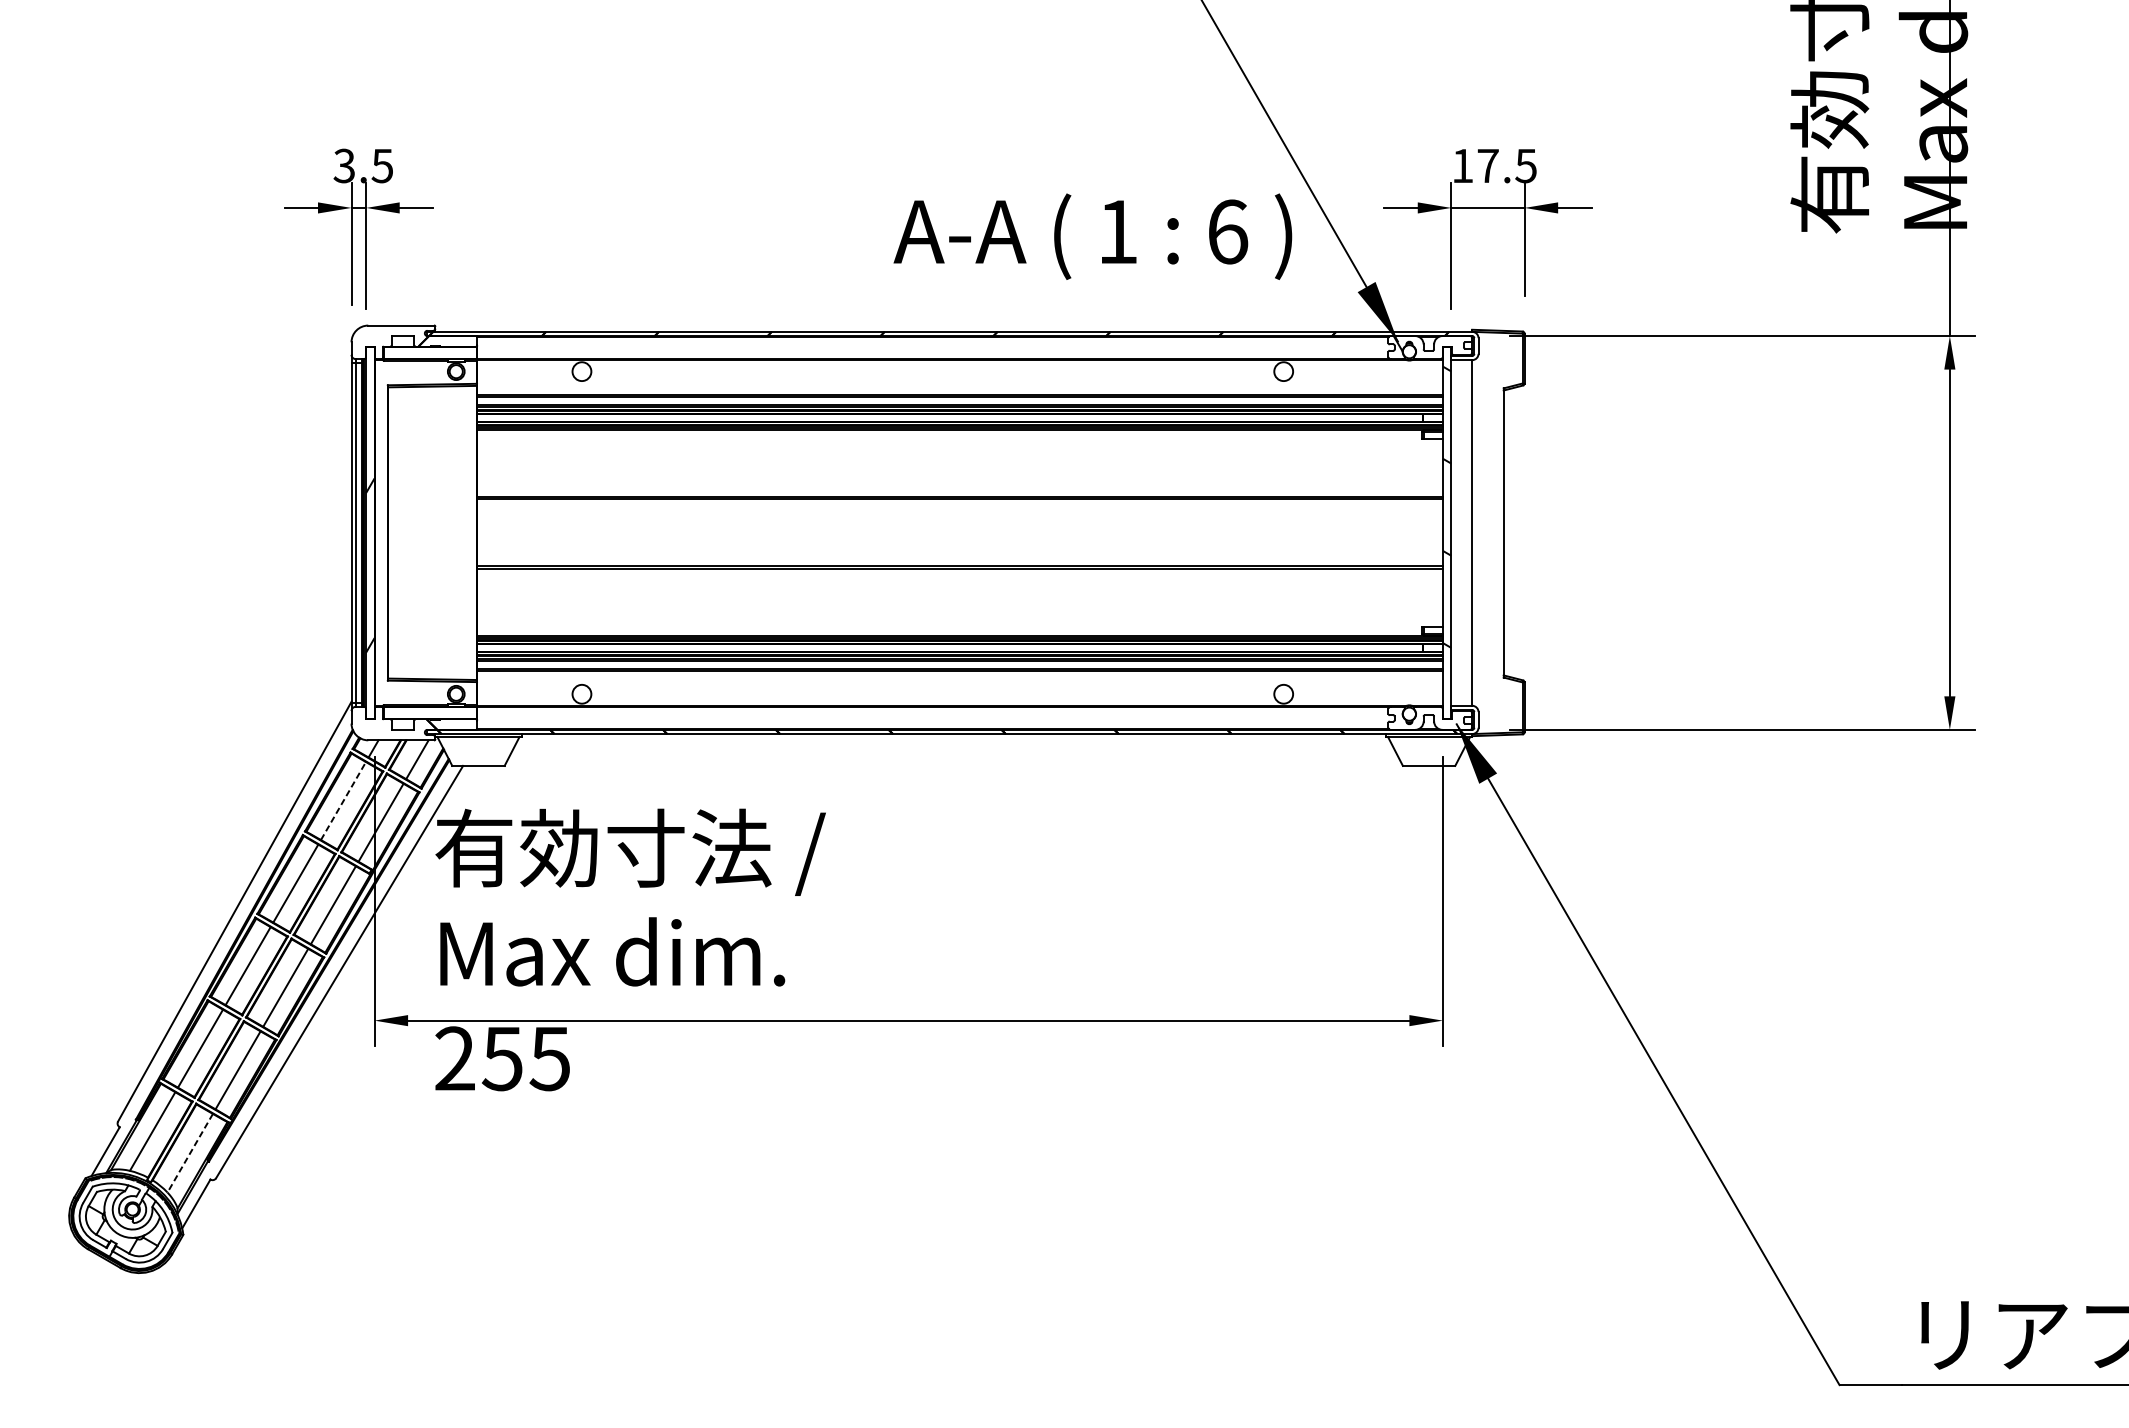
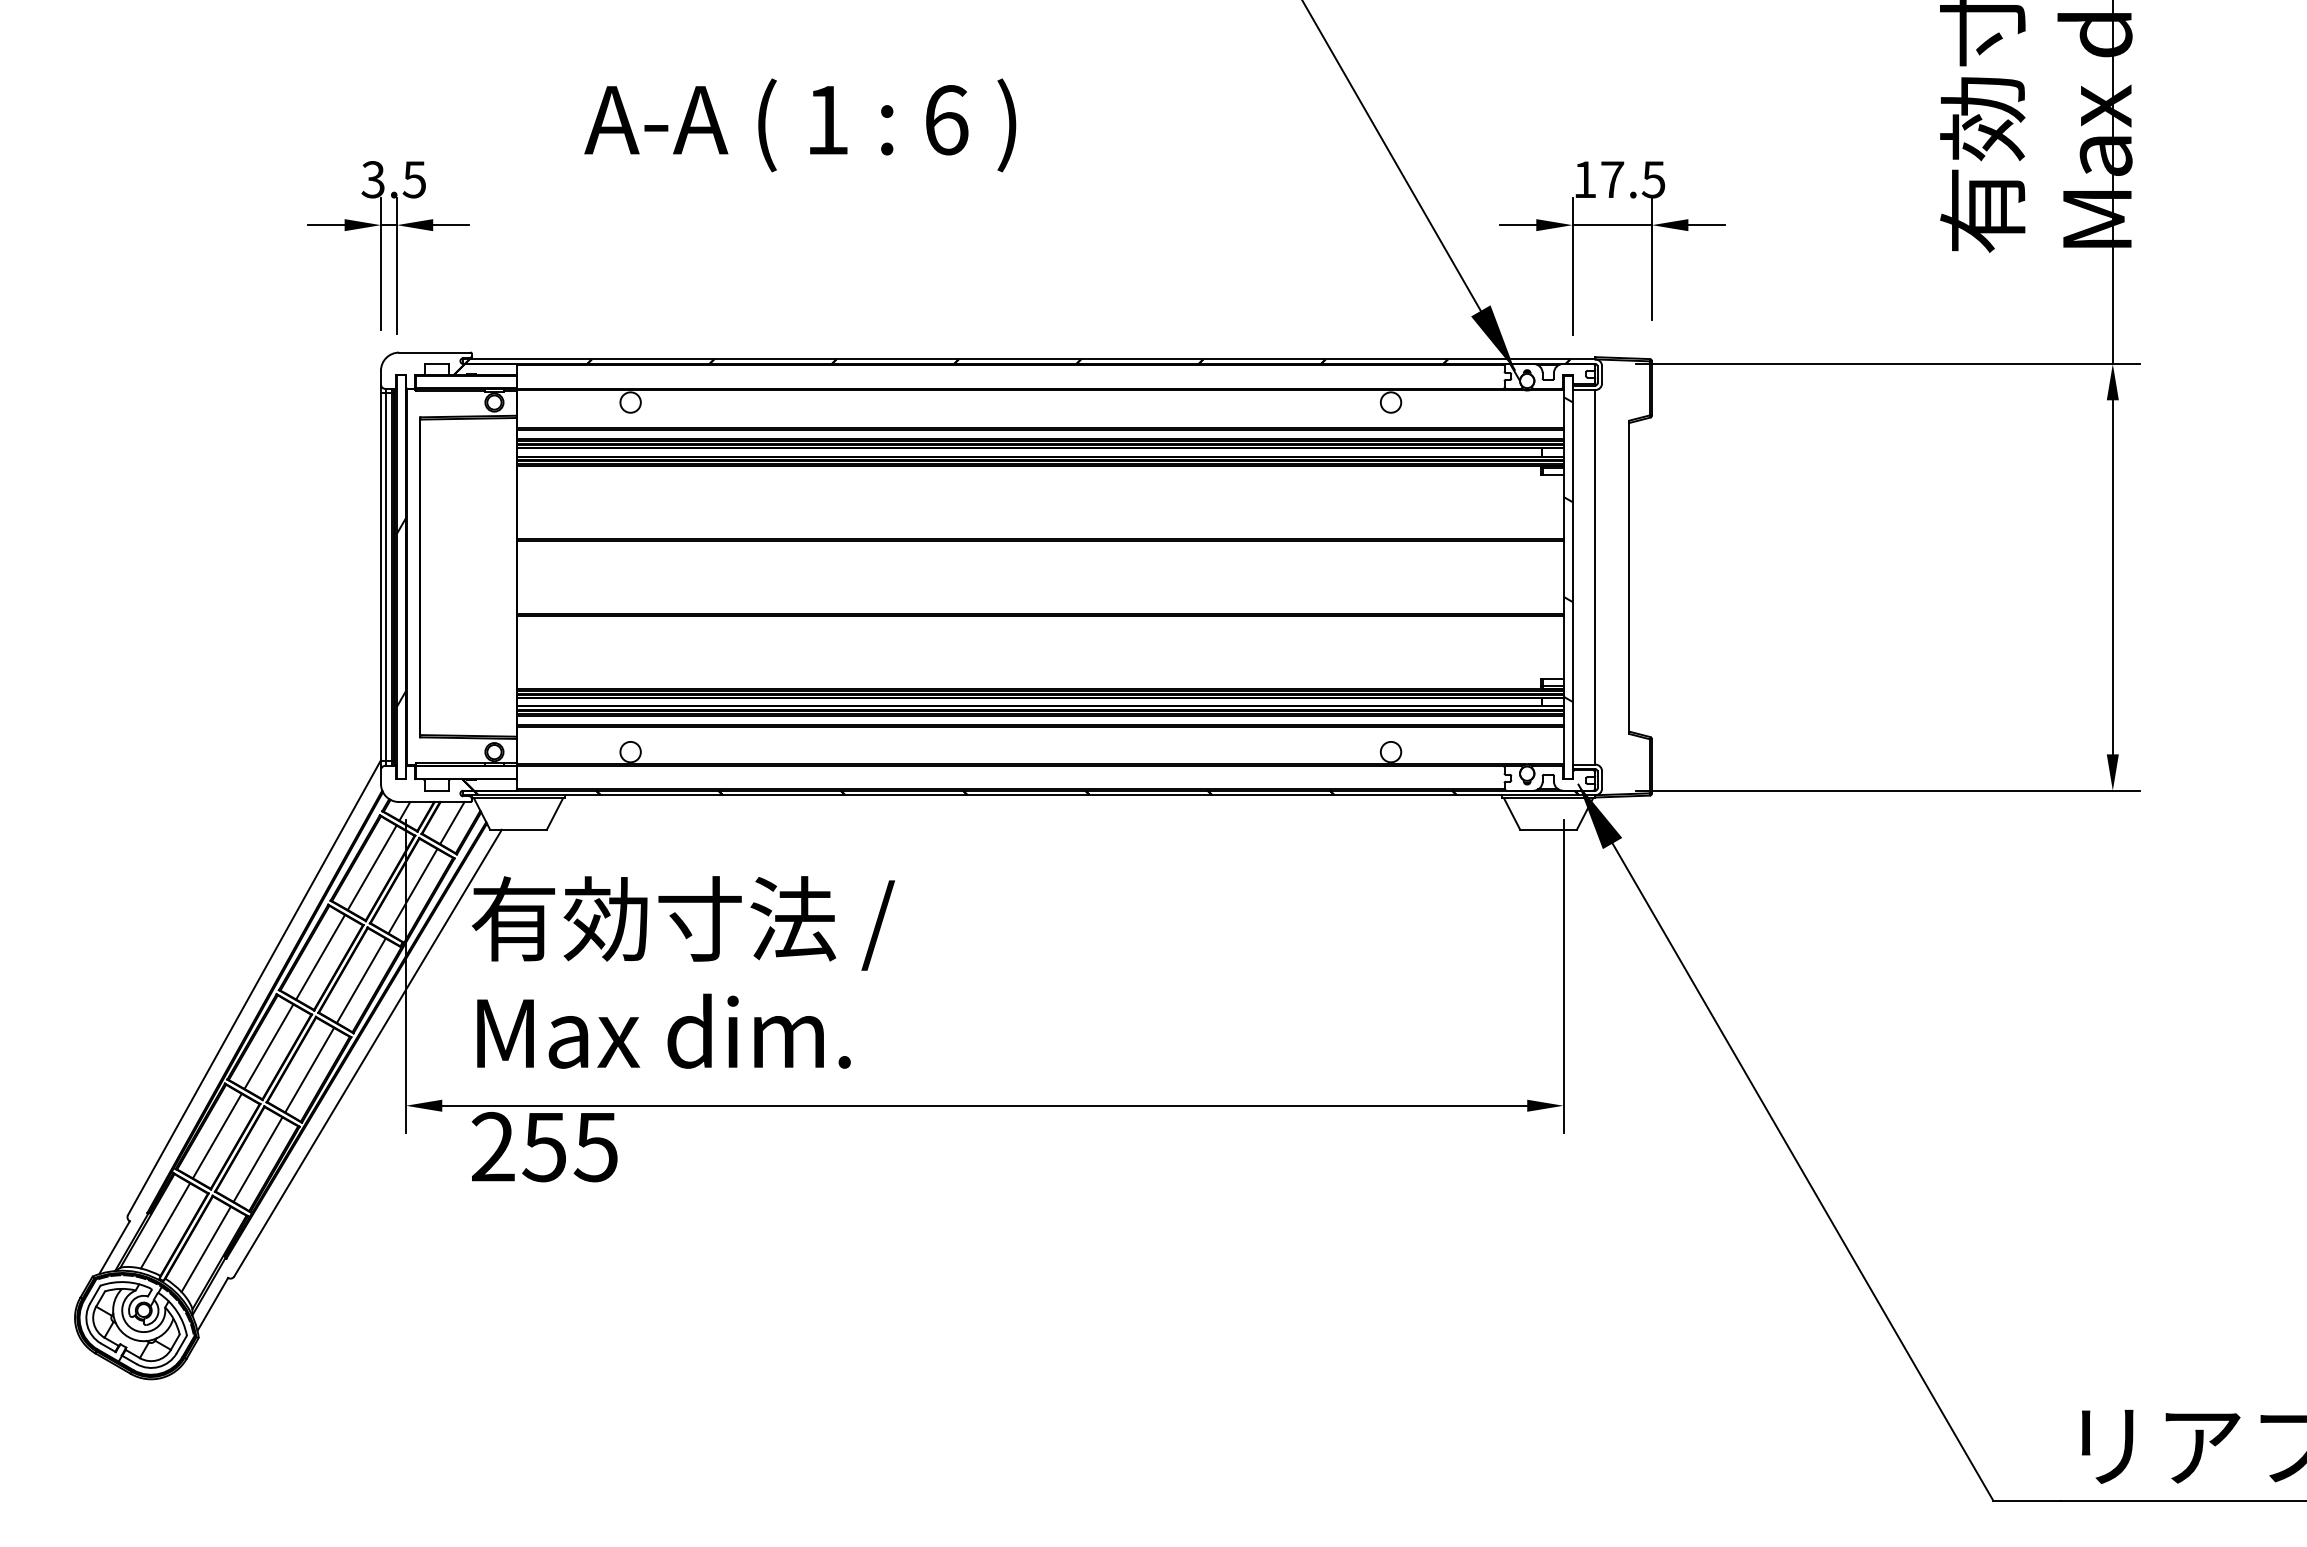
text: (1093, 236) -> (800, 125), moved
line: (343, 800) -> (372, 867), dashed -> solid
line: (189, 1153) -> (205, 1249), dashed -> solid

